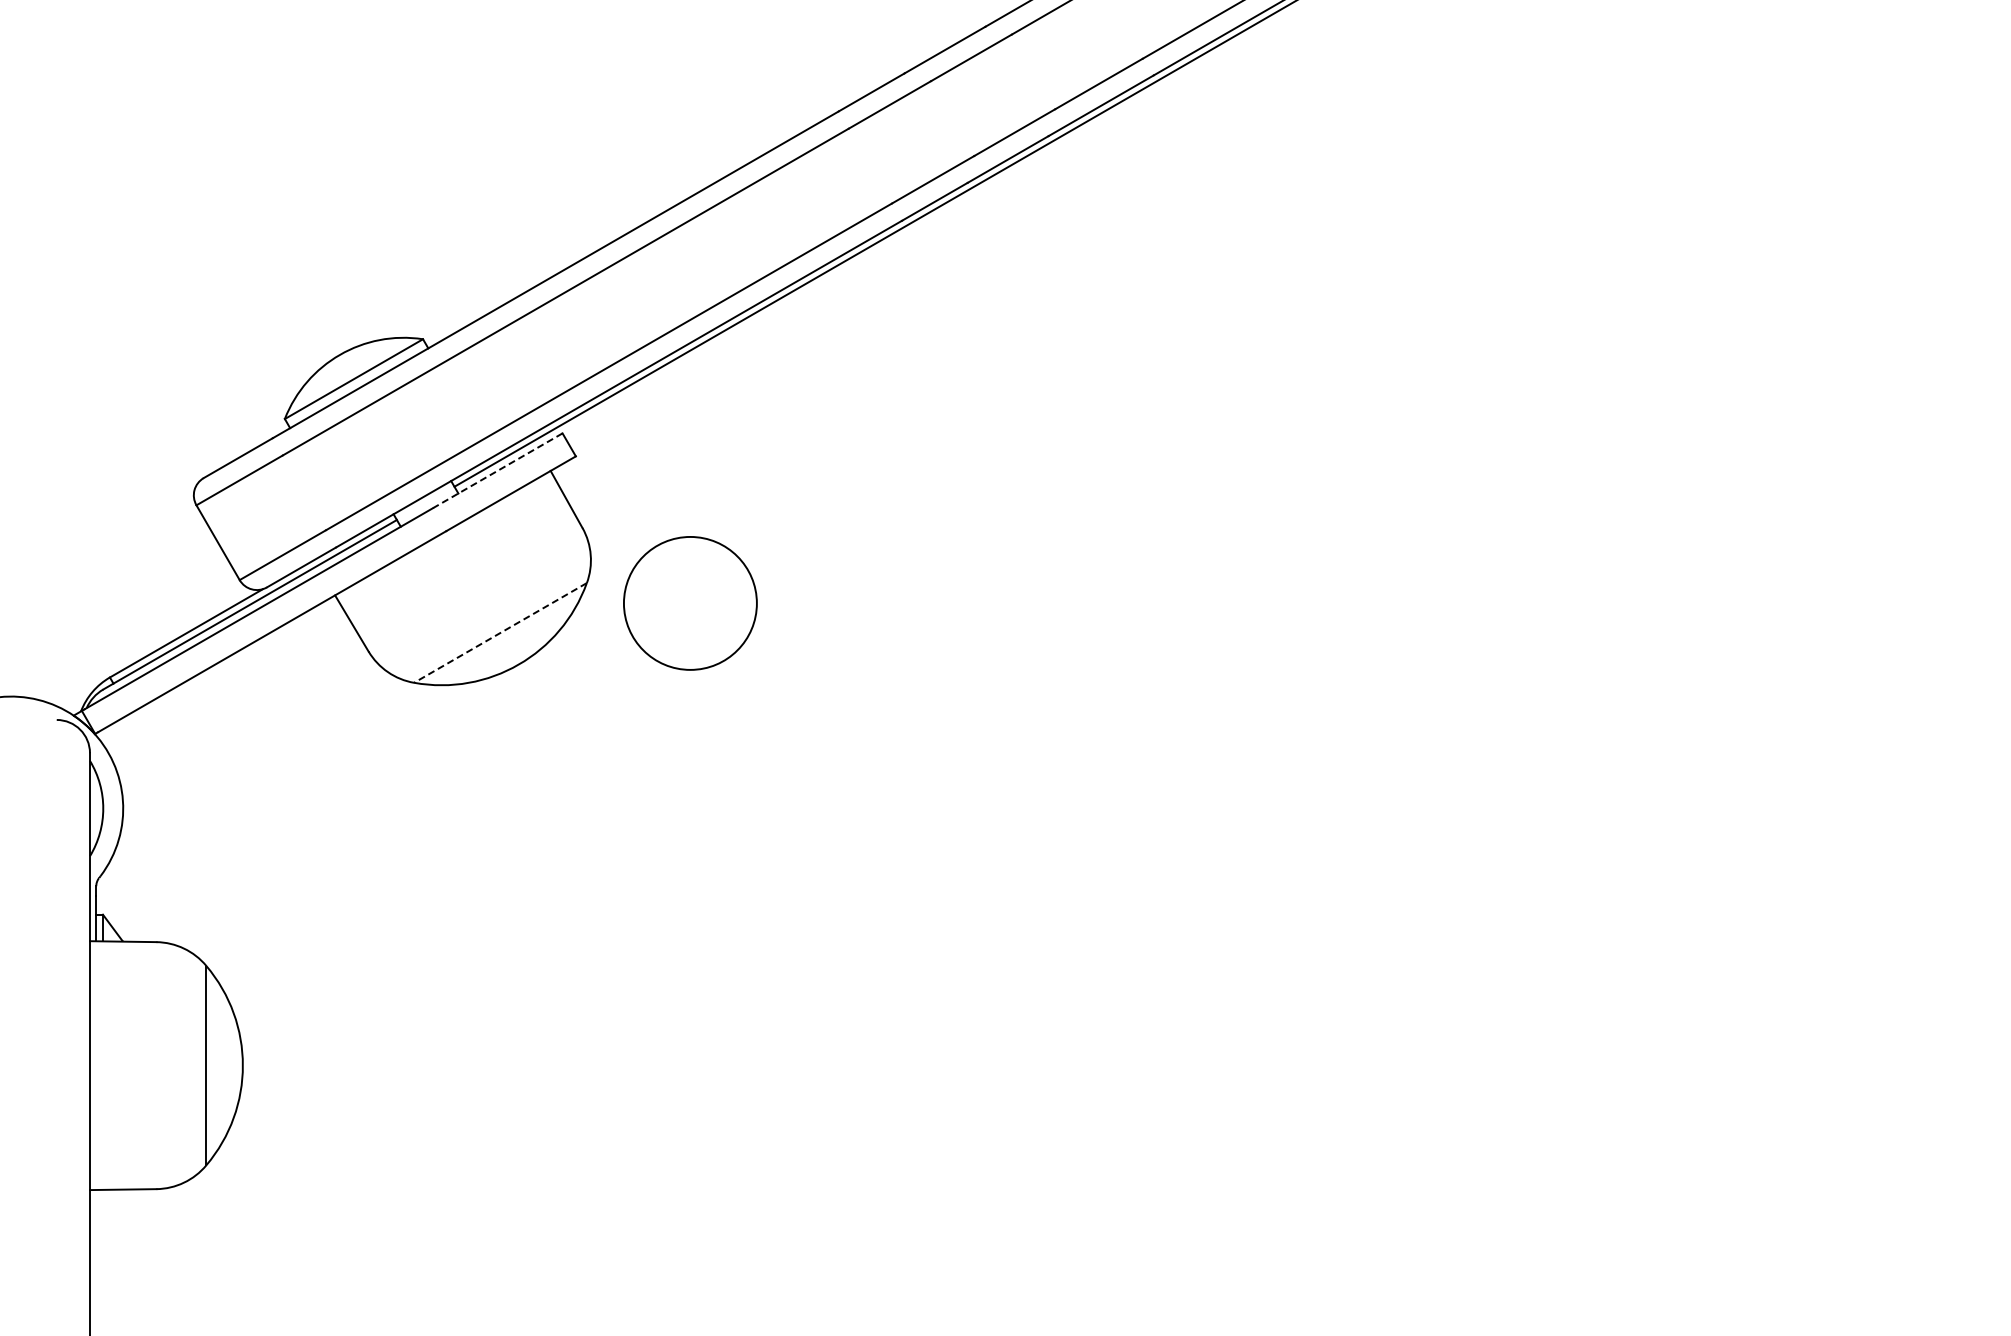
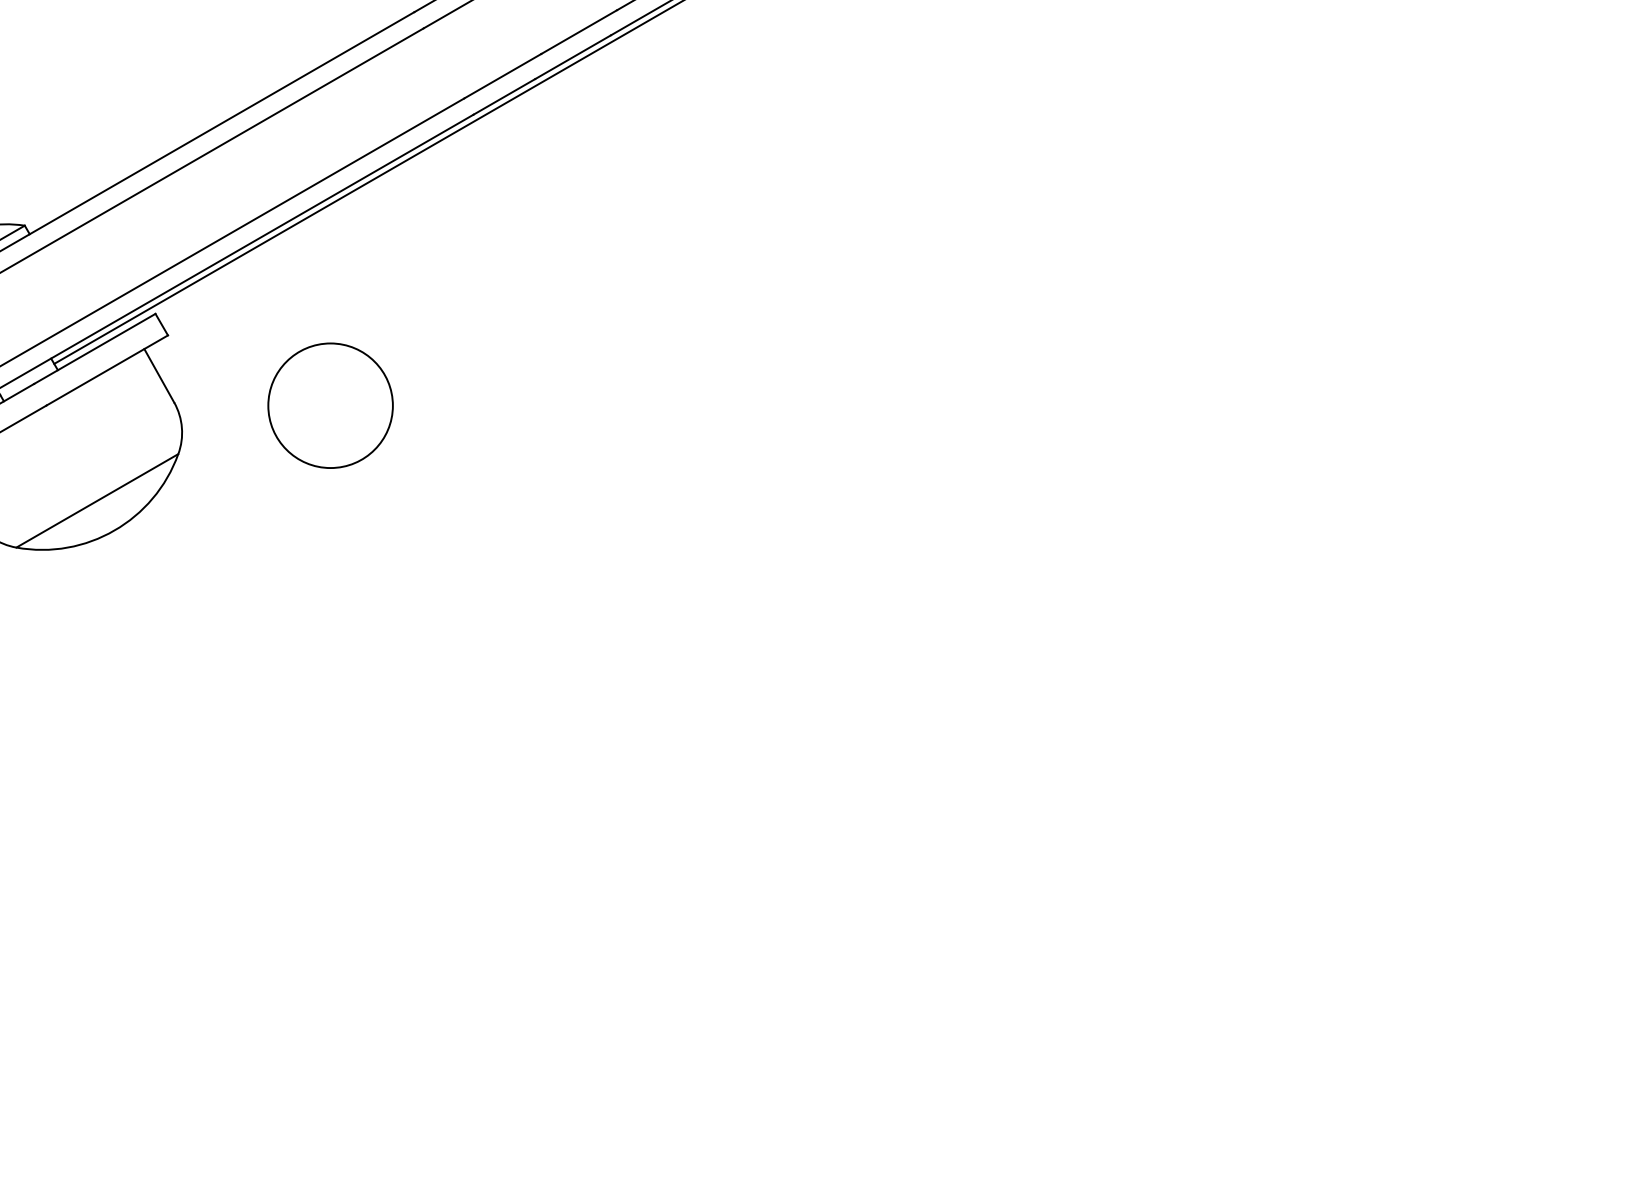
line: (497, 470) -> (94, 348), dashed -> solid
circle: (690, 603) -> (330, 405), moved
line: (500, 632) -> (97, 500), dashed -> solid

